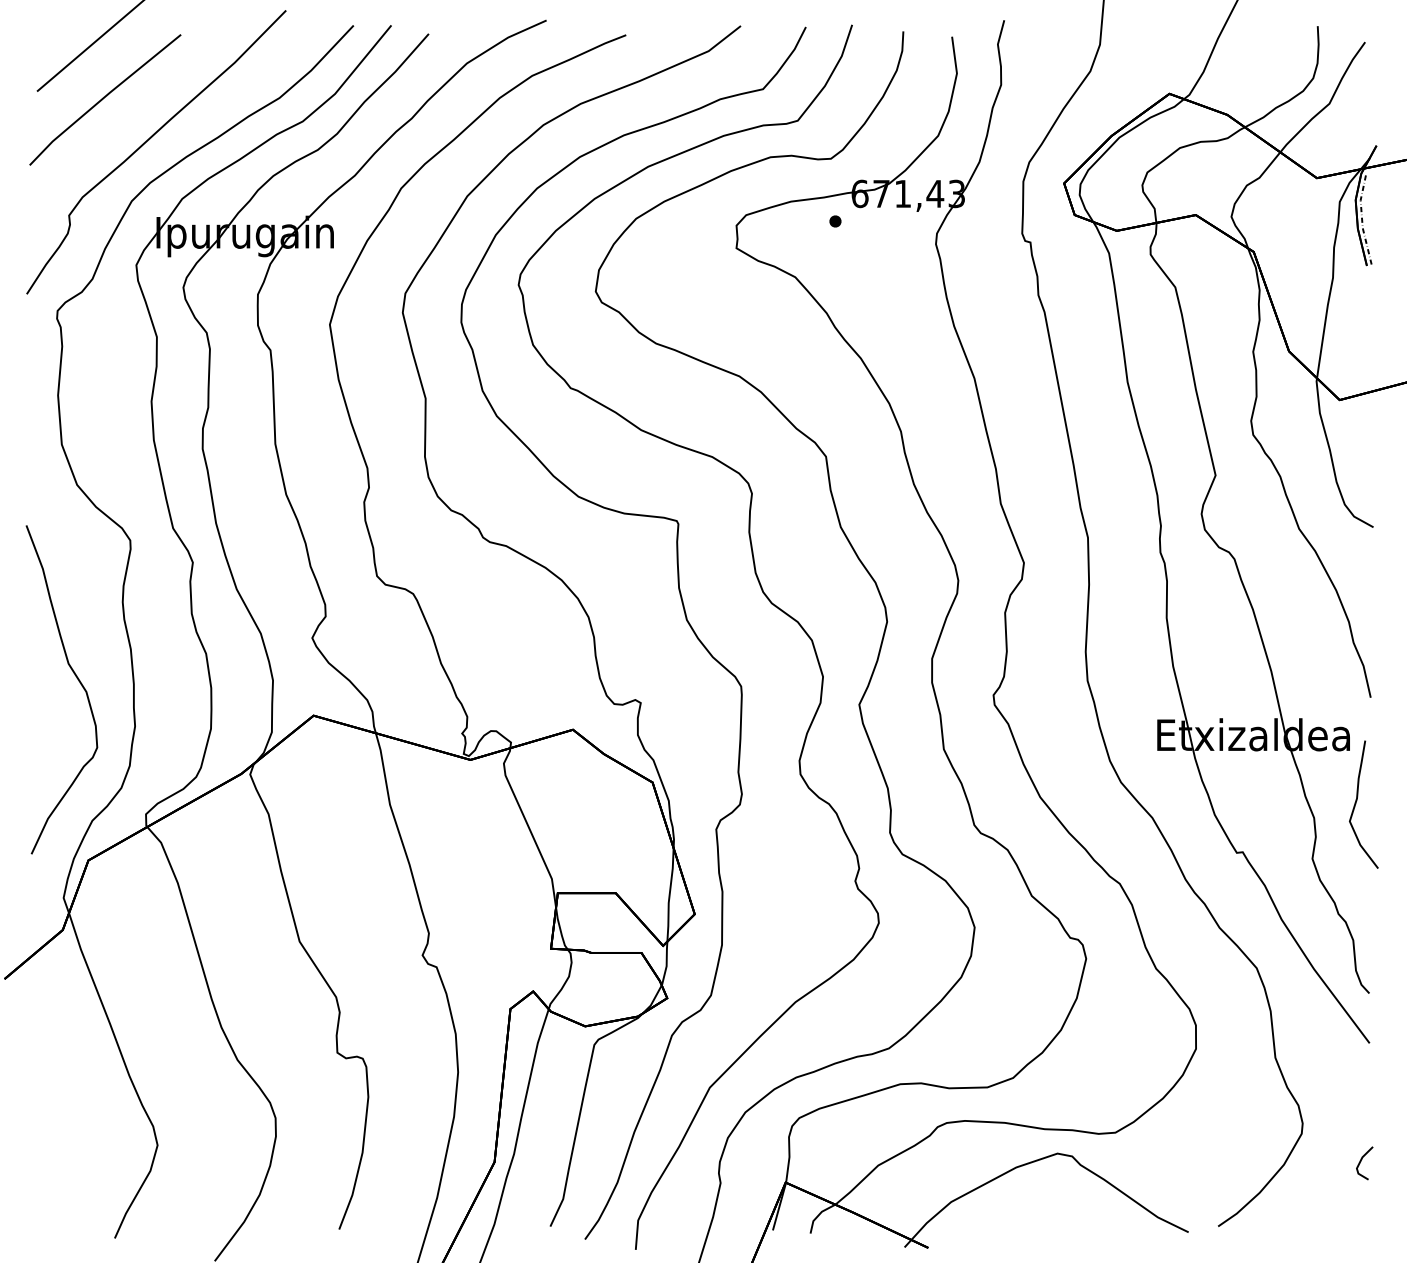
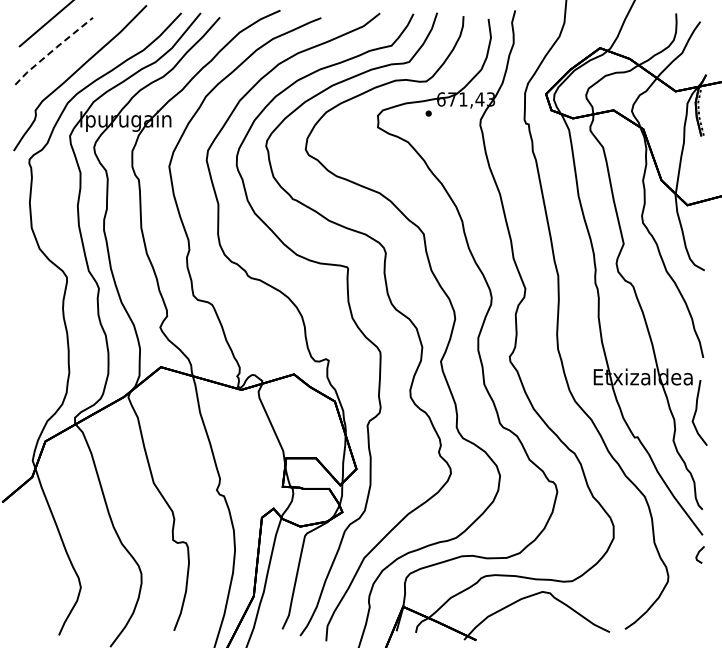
line: (104, 98) -> (53, 50), solid -> dashed
curve: (76, 681) -> (39, 349), removed
line: (1363, 1160) -> (699, 553), moved

